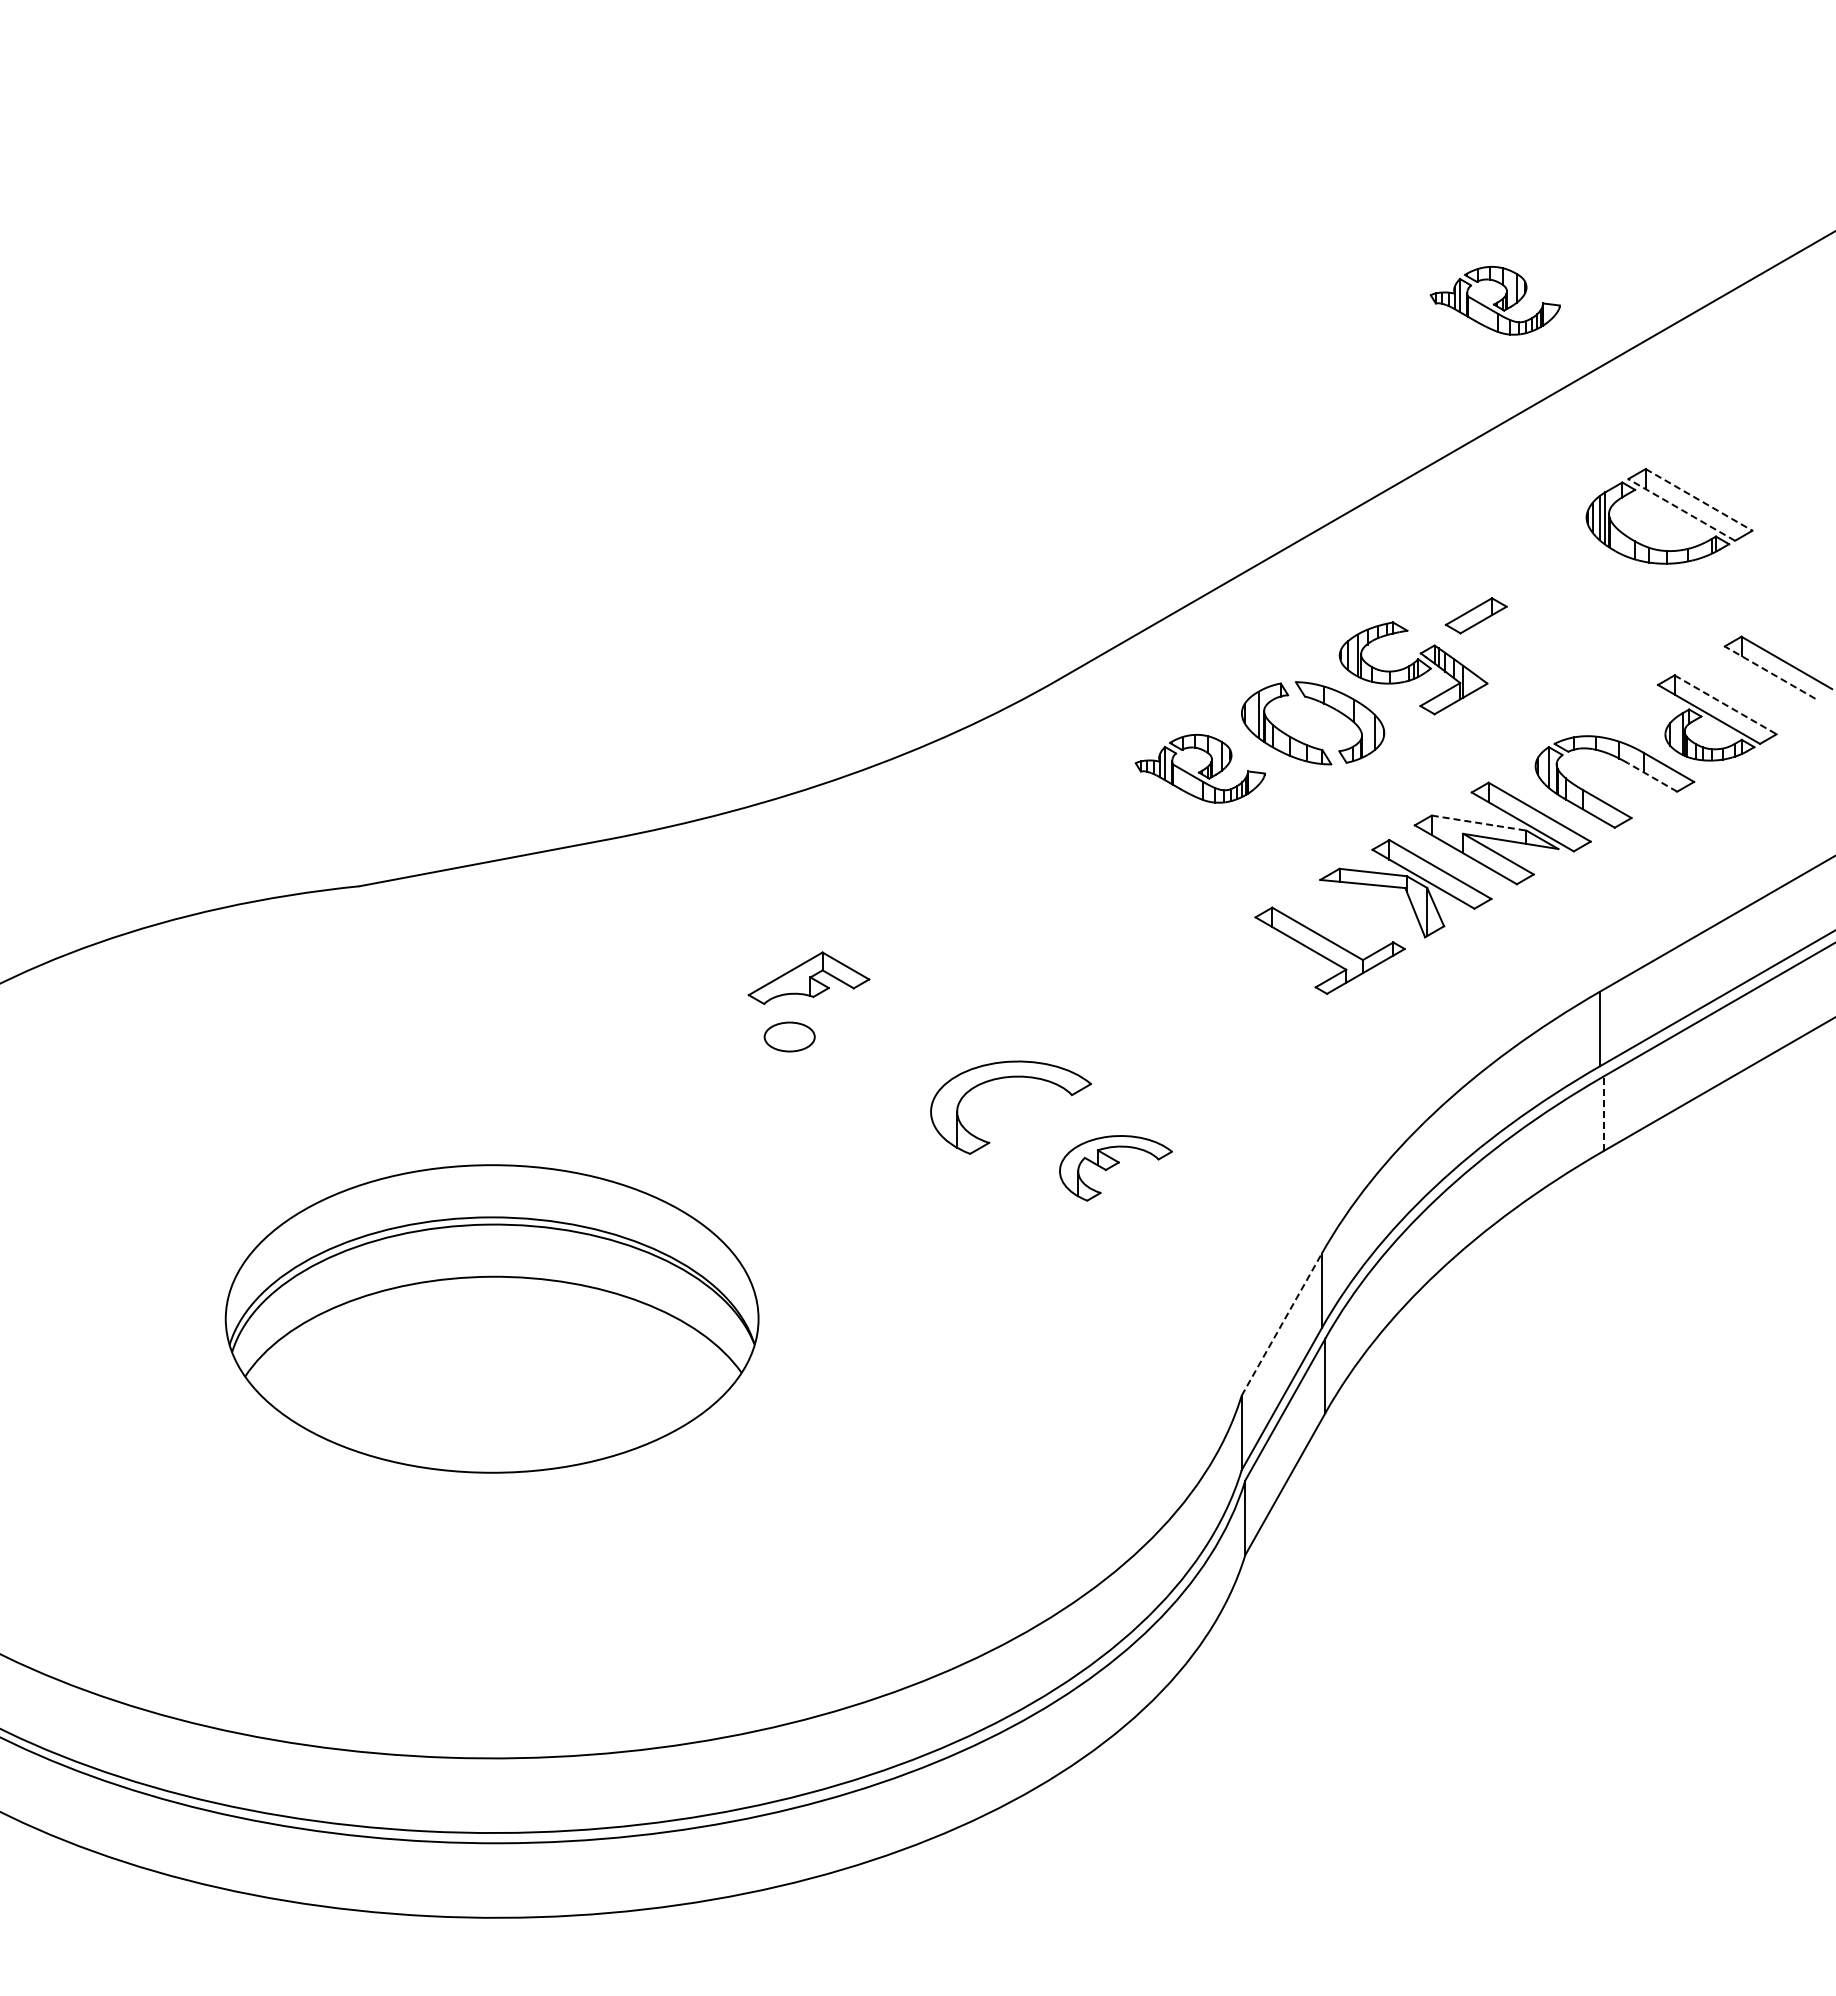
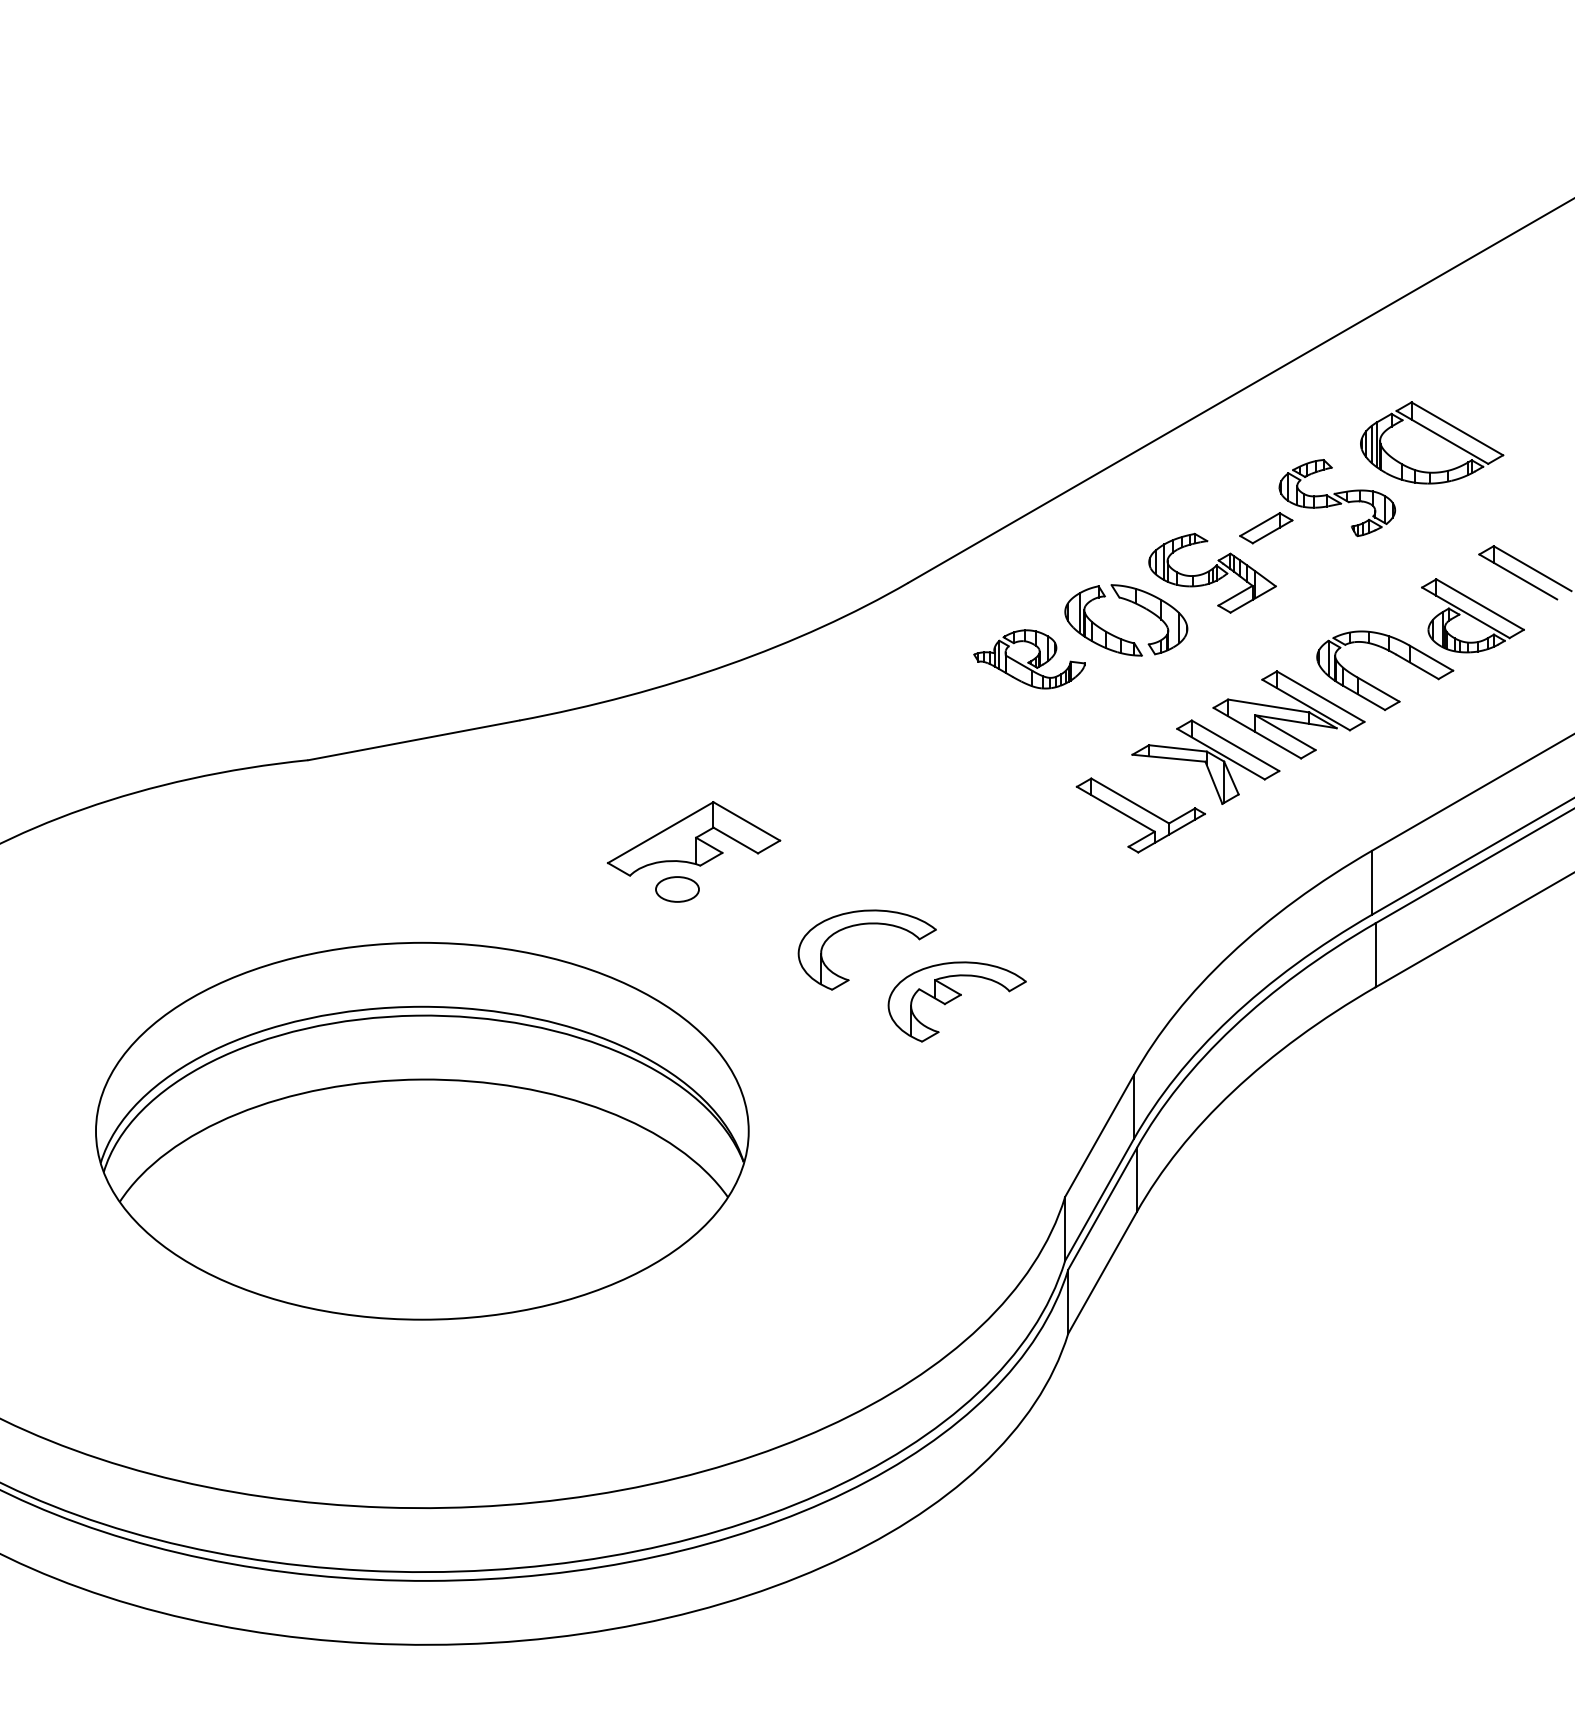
part: (1494, 300) -> (1281, 257), removed
line: (1699, 499) -> (1457, 428), dashed -> solid
line: (1681, 509) -> (1442, 437), dashed -> solid
part: (1558, 580) -> (1336, 497), added
line: (1769, 672) -> (1517, 576), dashed -> solid
line: (1725, 704) -> (1480, 604), dashed -> solid
line: (1652, 777) -> (1417, 666), dashed -> solid
line: (1479, 823) -> (1269, 706), dashed -> solid
part: (808, 978) -> (693, 839), size x1.67
line: (1603, 1113) -> (1375, 955), dashed -> solid
part: (1115, 1168) -> (956, 1002), size x1.43
part: (491, 1318) -> (421, 1130), size x1.43
line: (1281, 1324) -> (1099, 1136), dashed -> solid

